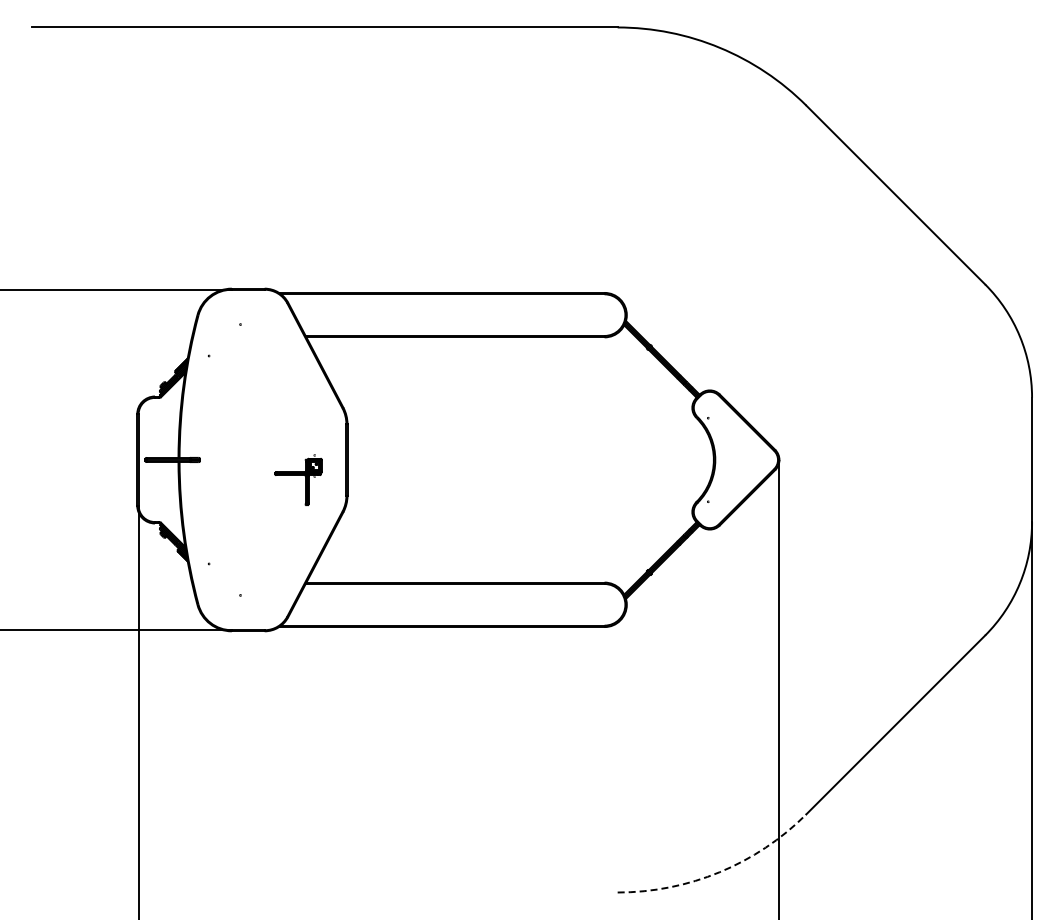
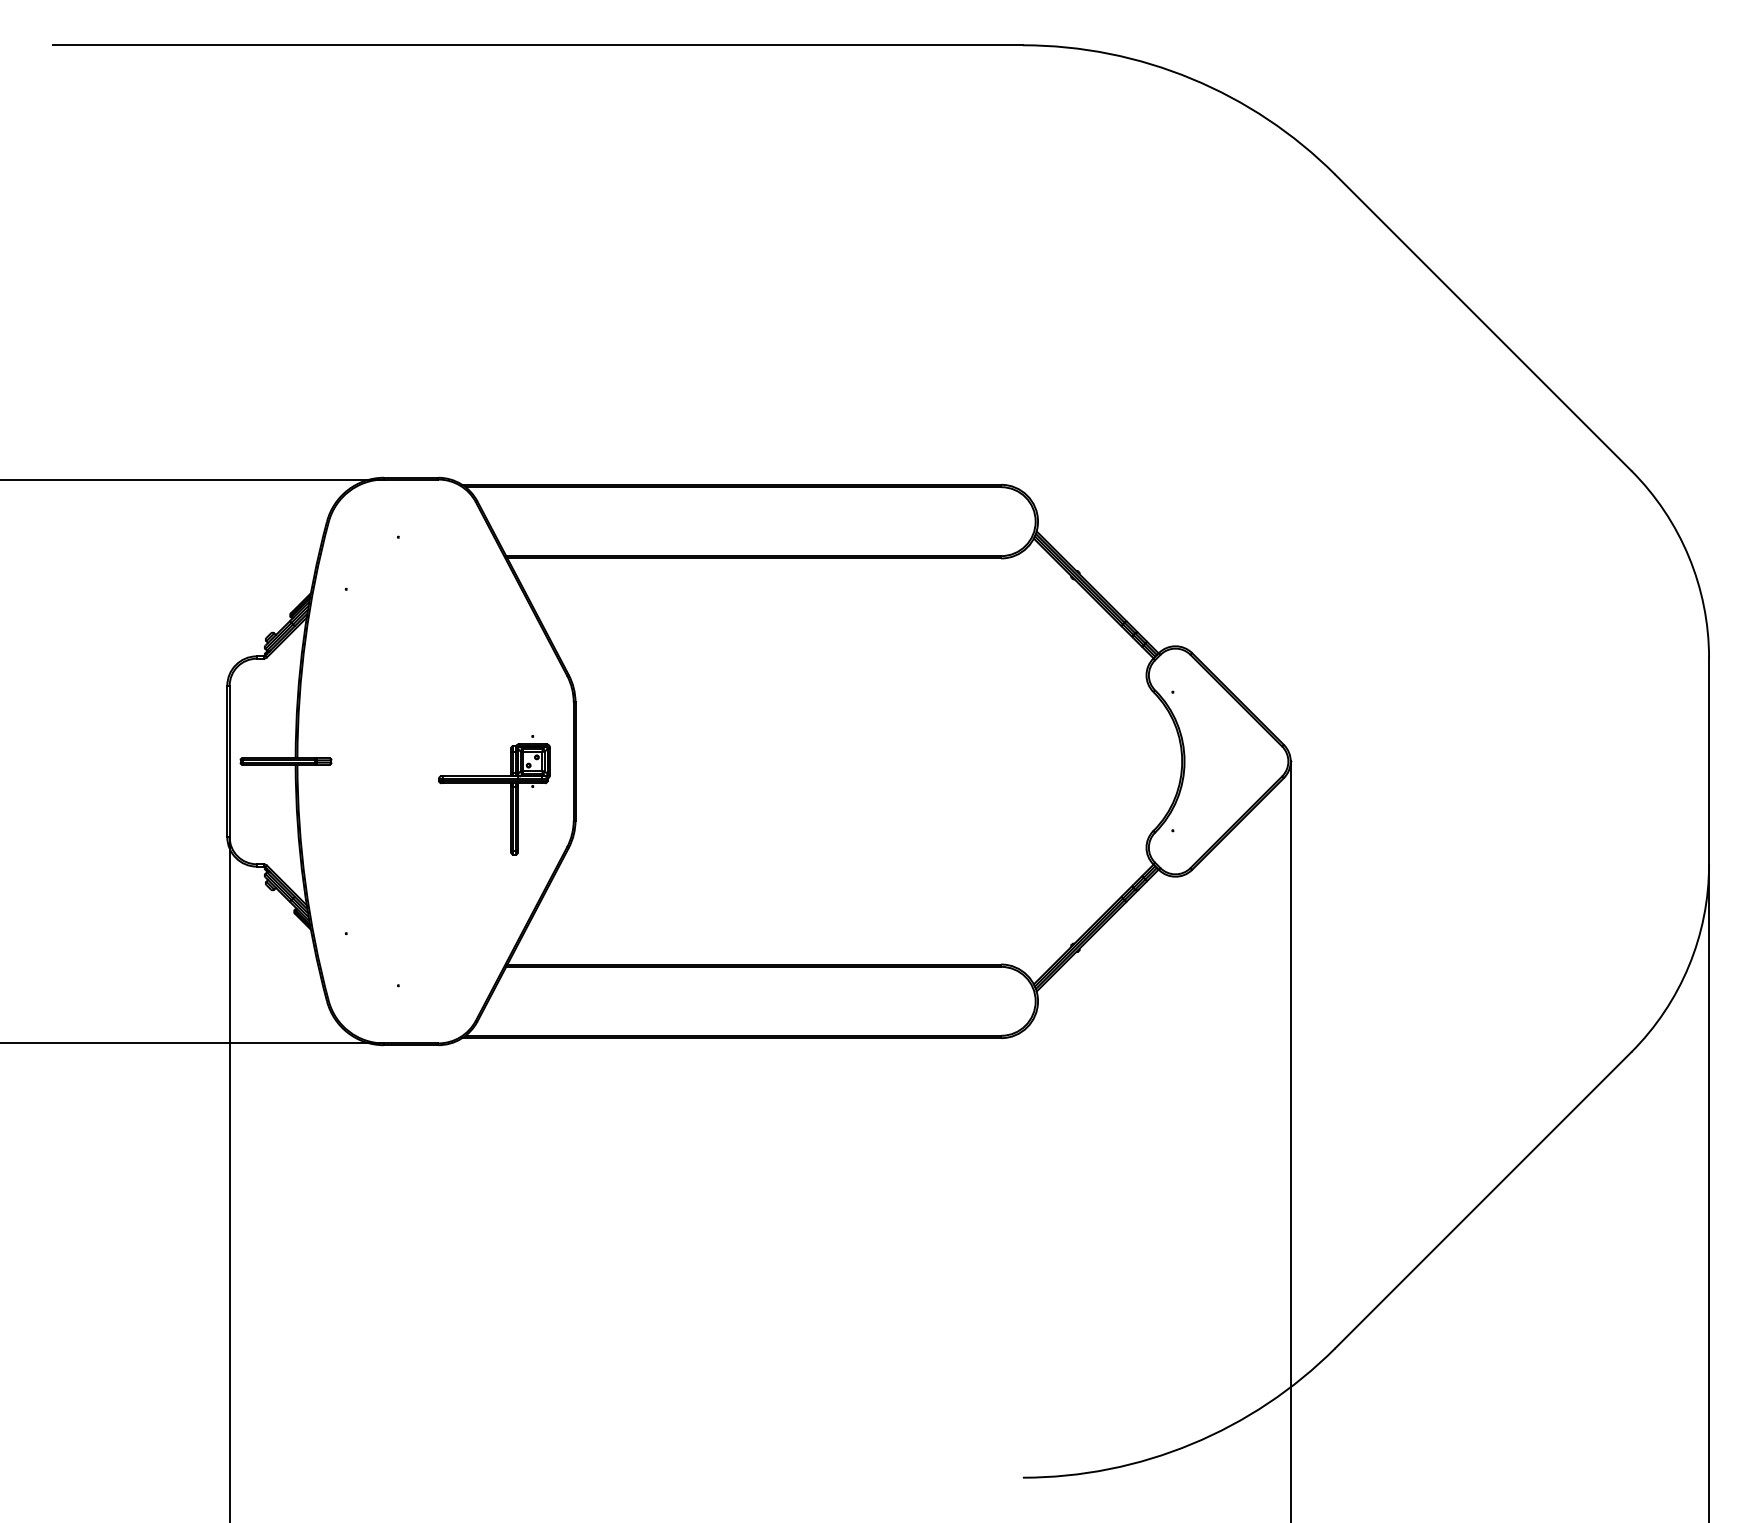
part: (298, 479) -> (494, 793), size x1.43
arc: (719, 872) -> (1191, 1444), dashed -> solid

